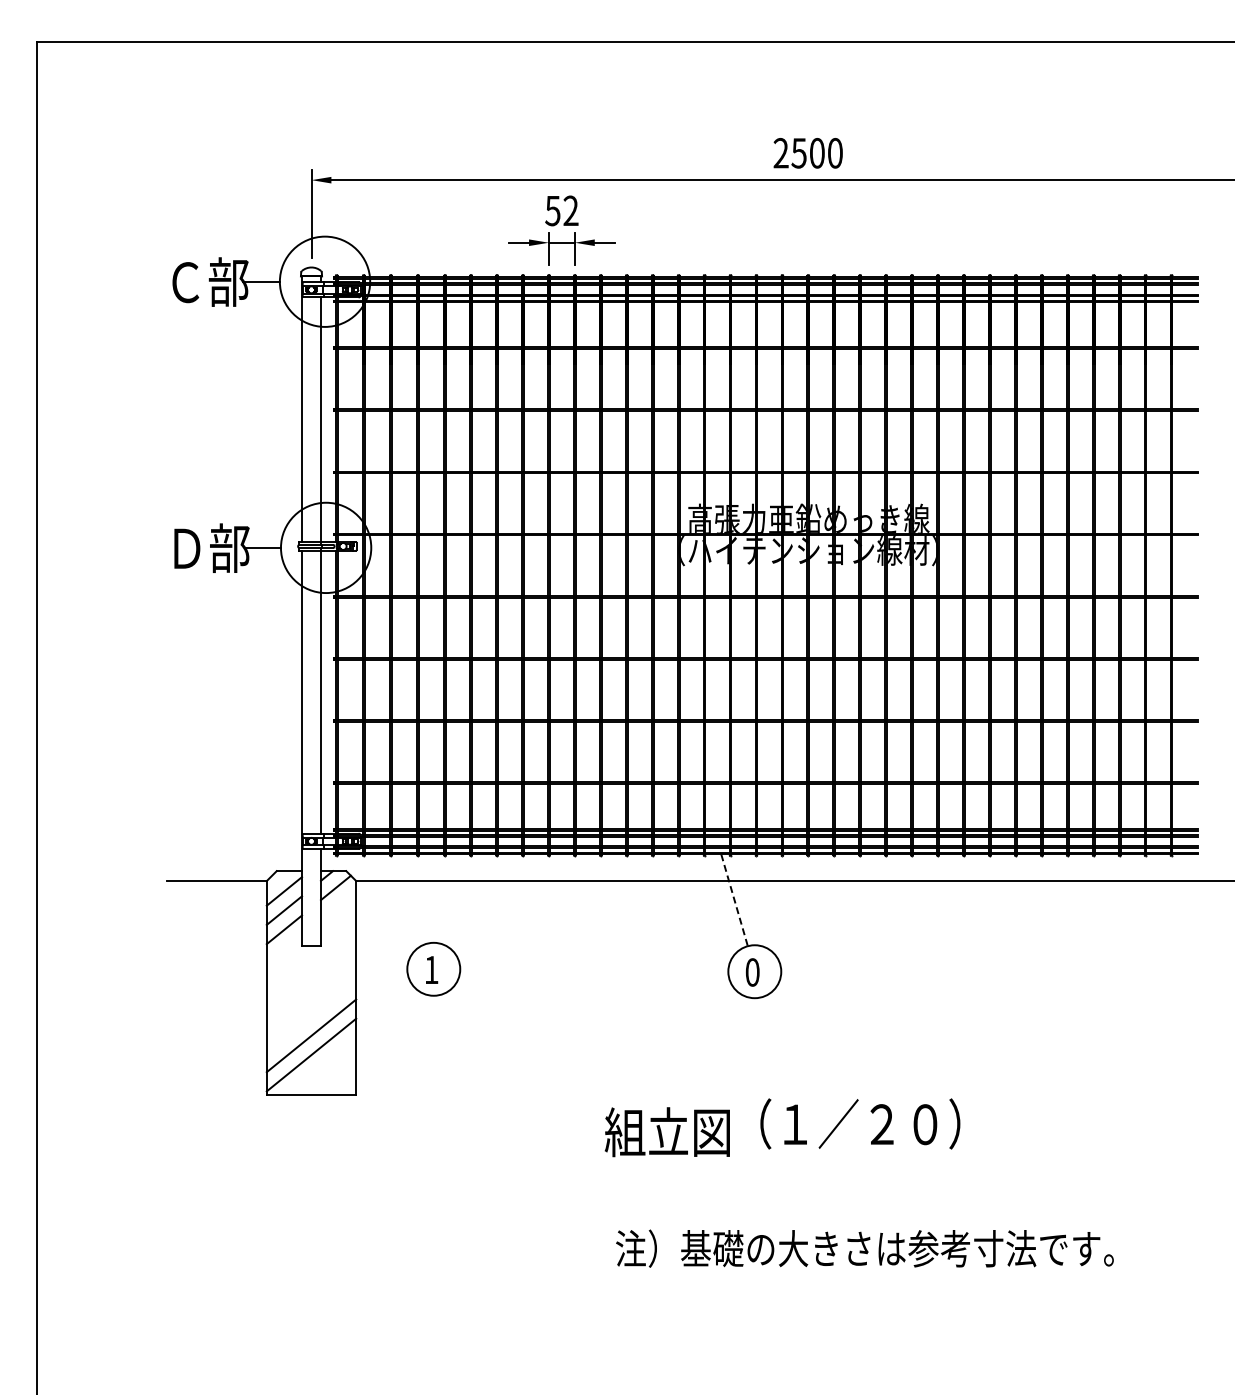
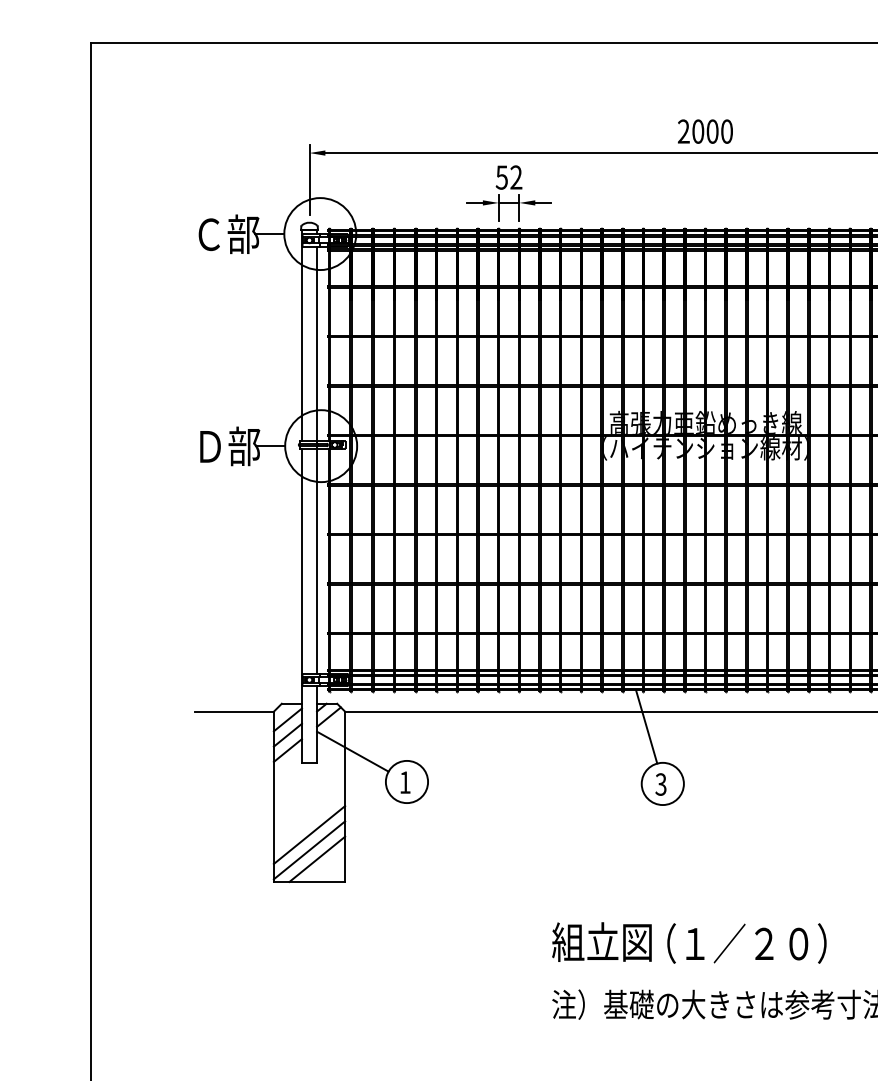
text: (798, 152) -> (697, 131), 2500 -> 2000
line: (734, 900) -> (646, 727), dashed -> solid
line: (365, 931) -> (352, 751), added
text: (752, 972) -> (660, 784), 0 -> 3
line: (321, 1065) -> (317, 858), added
text: (860, 1123) -> (747, 943), moved
text: (666, 1132) -> (601, 942), moved

